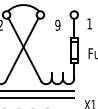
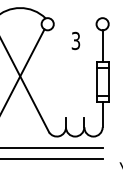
text: (57, 24) -> (75, 39), 9 -> 3

